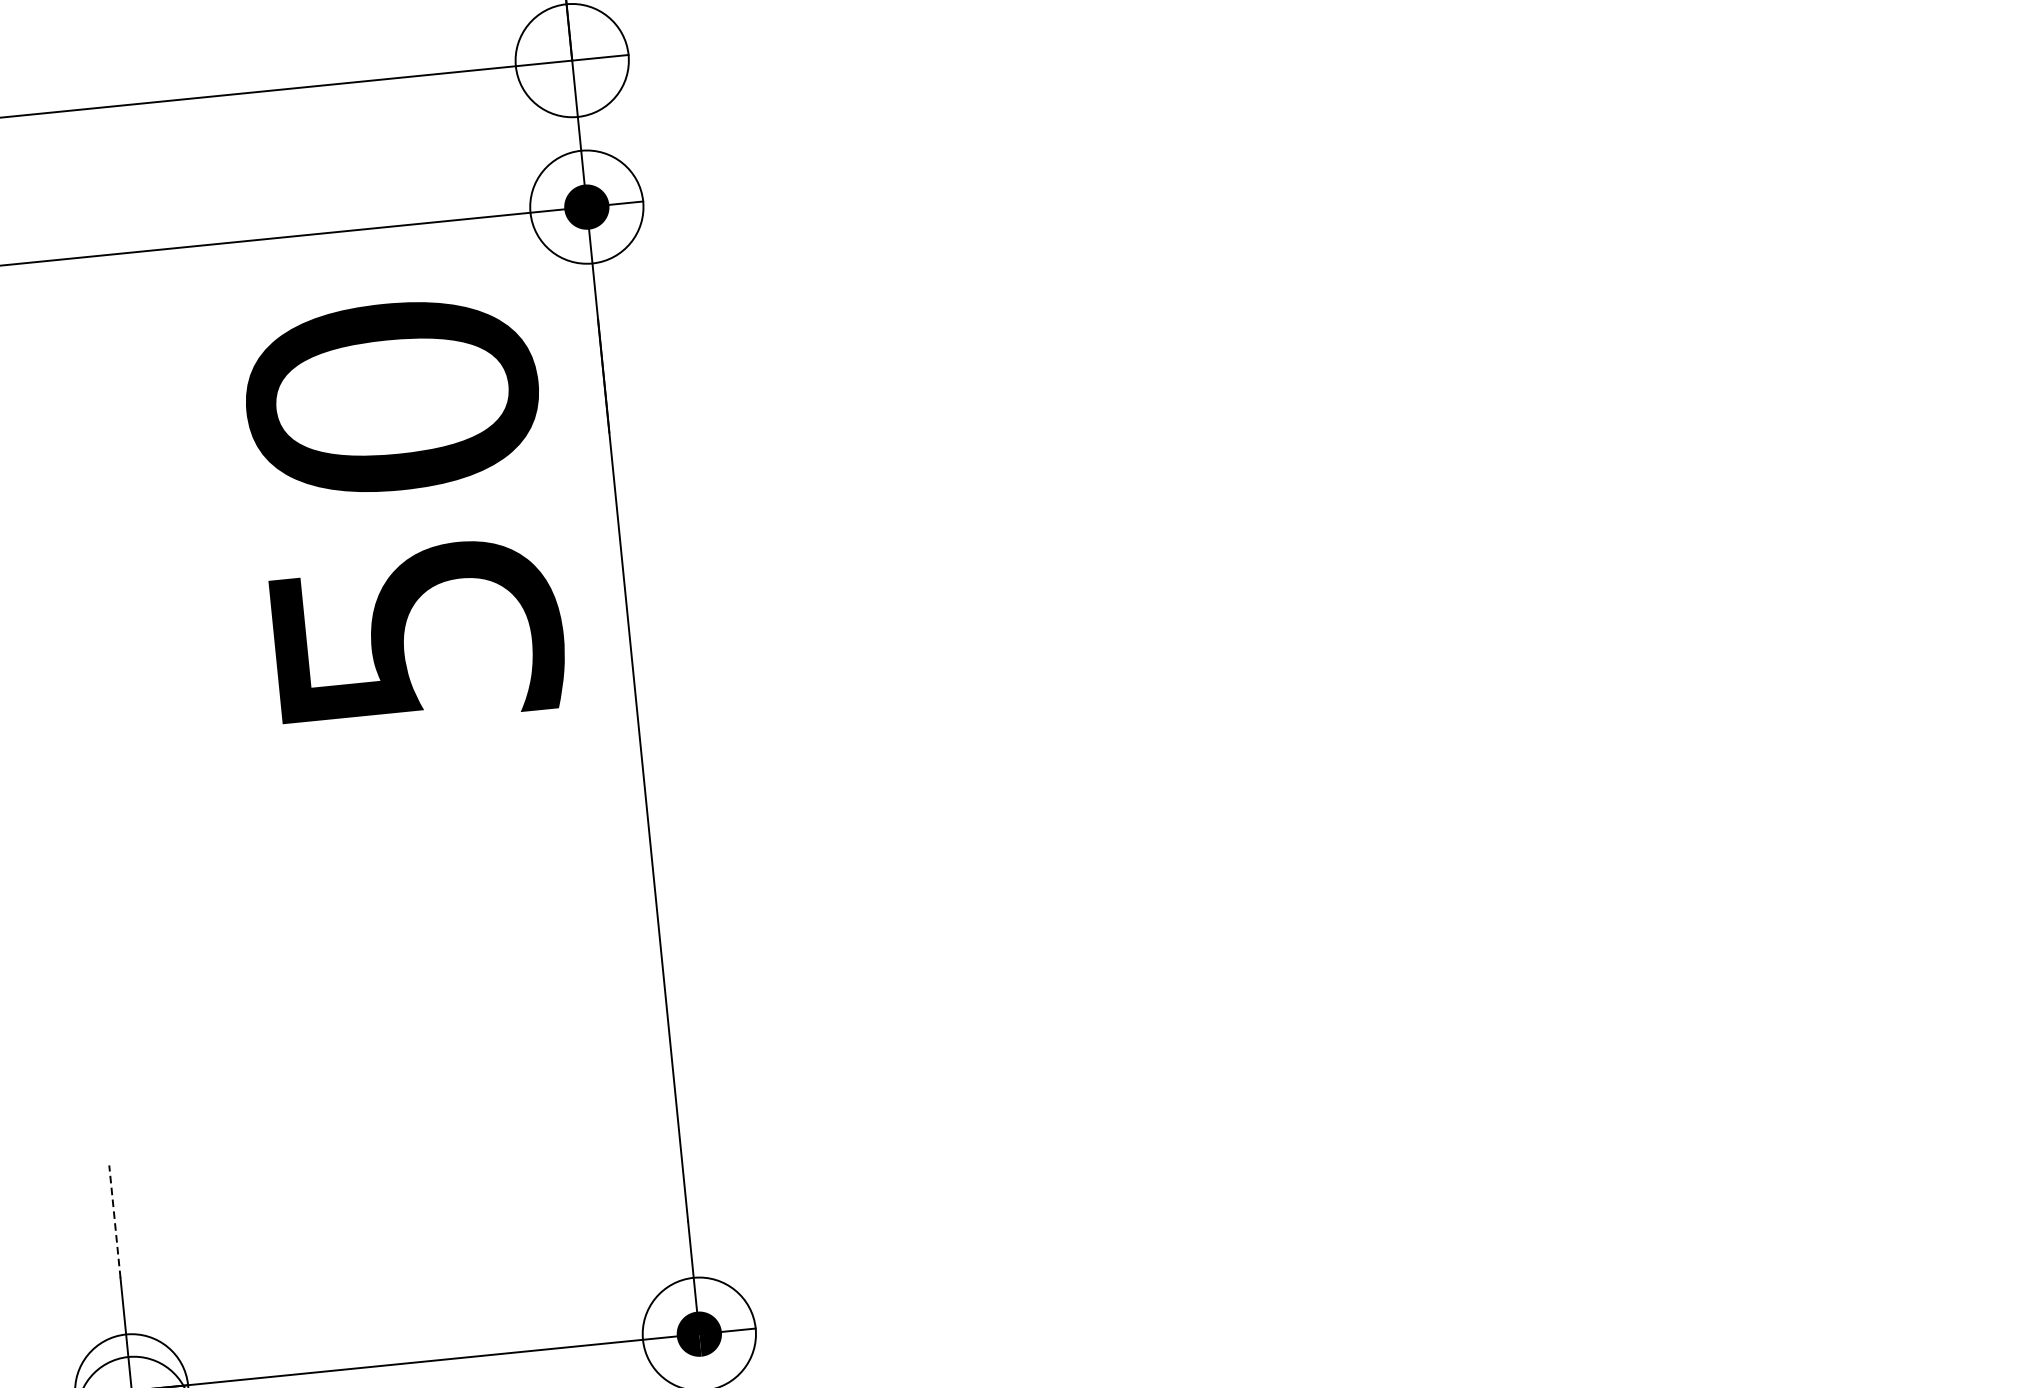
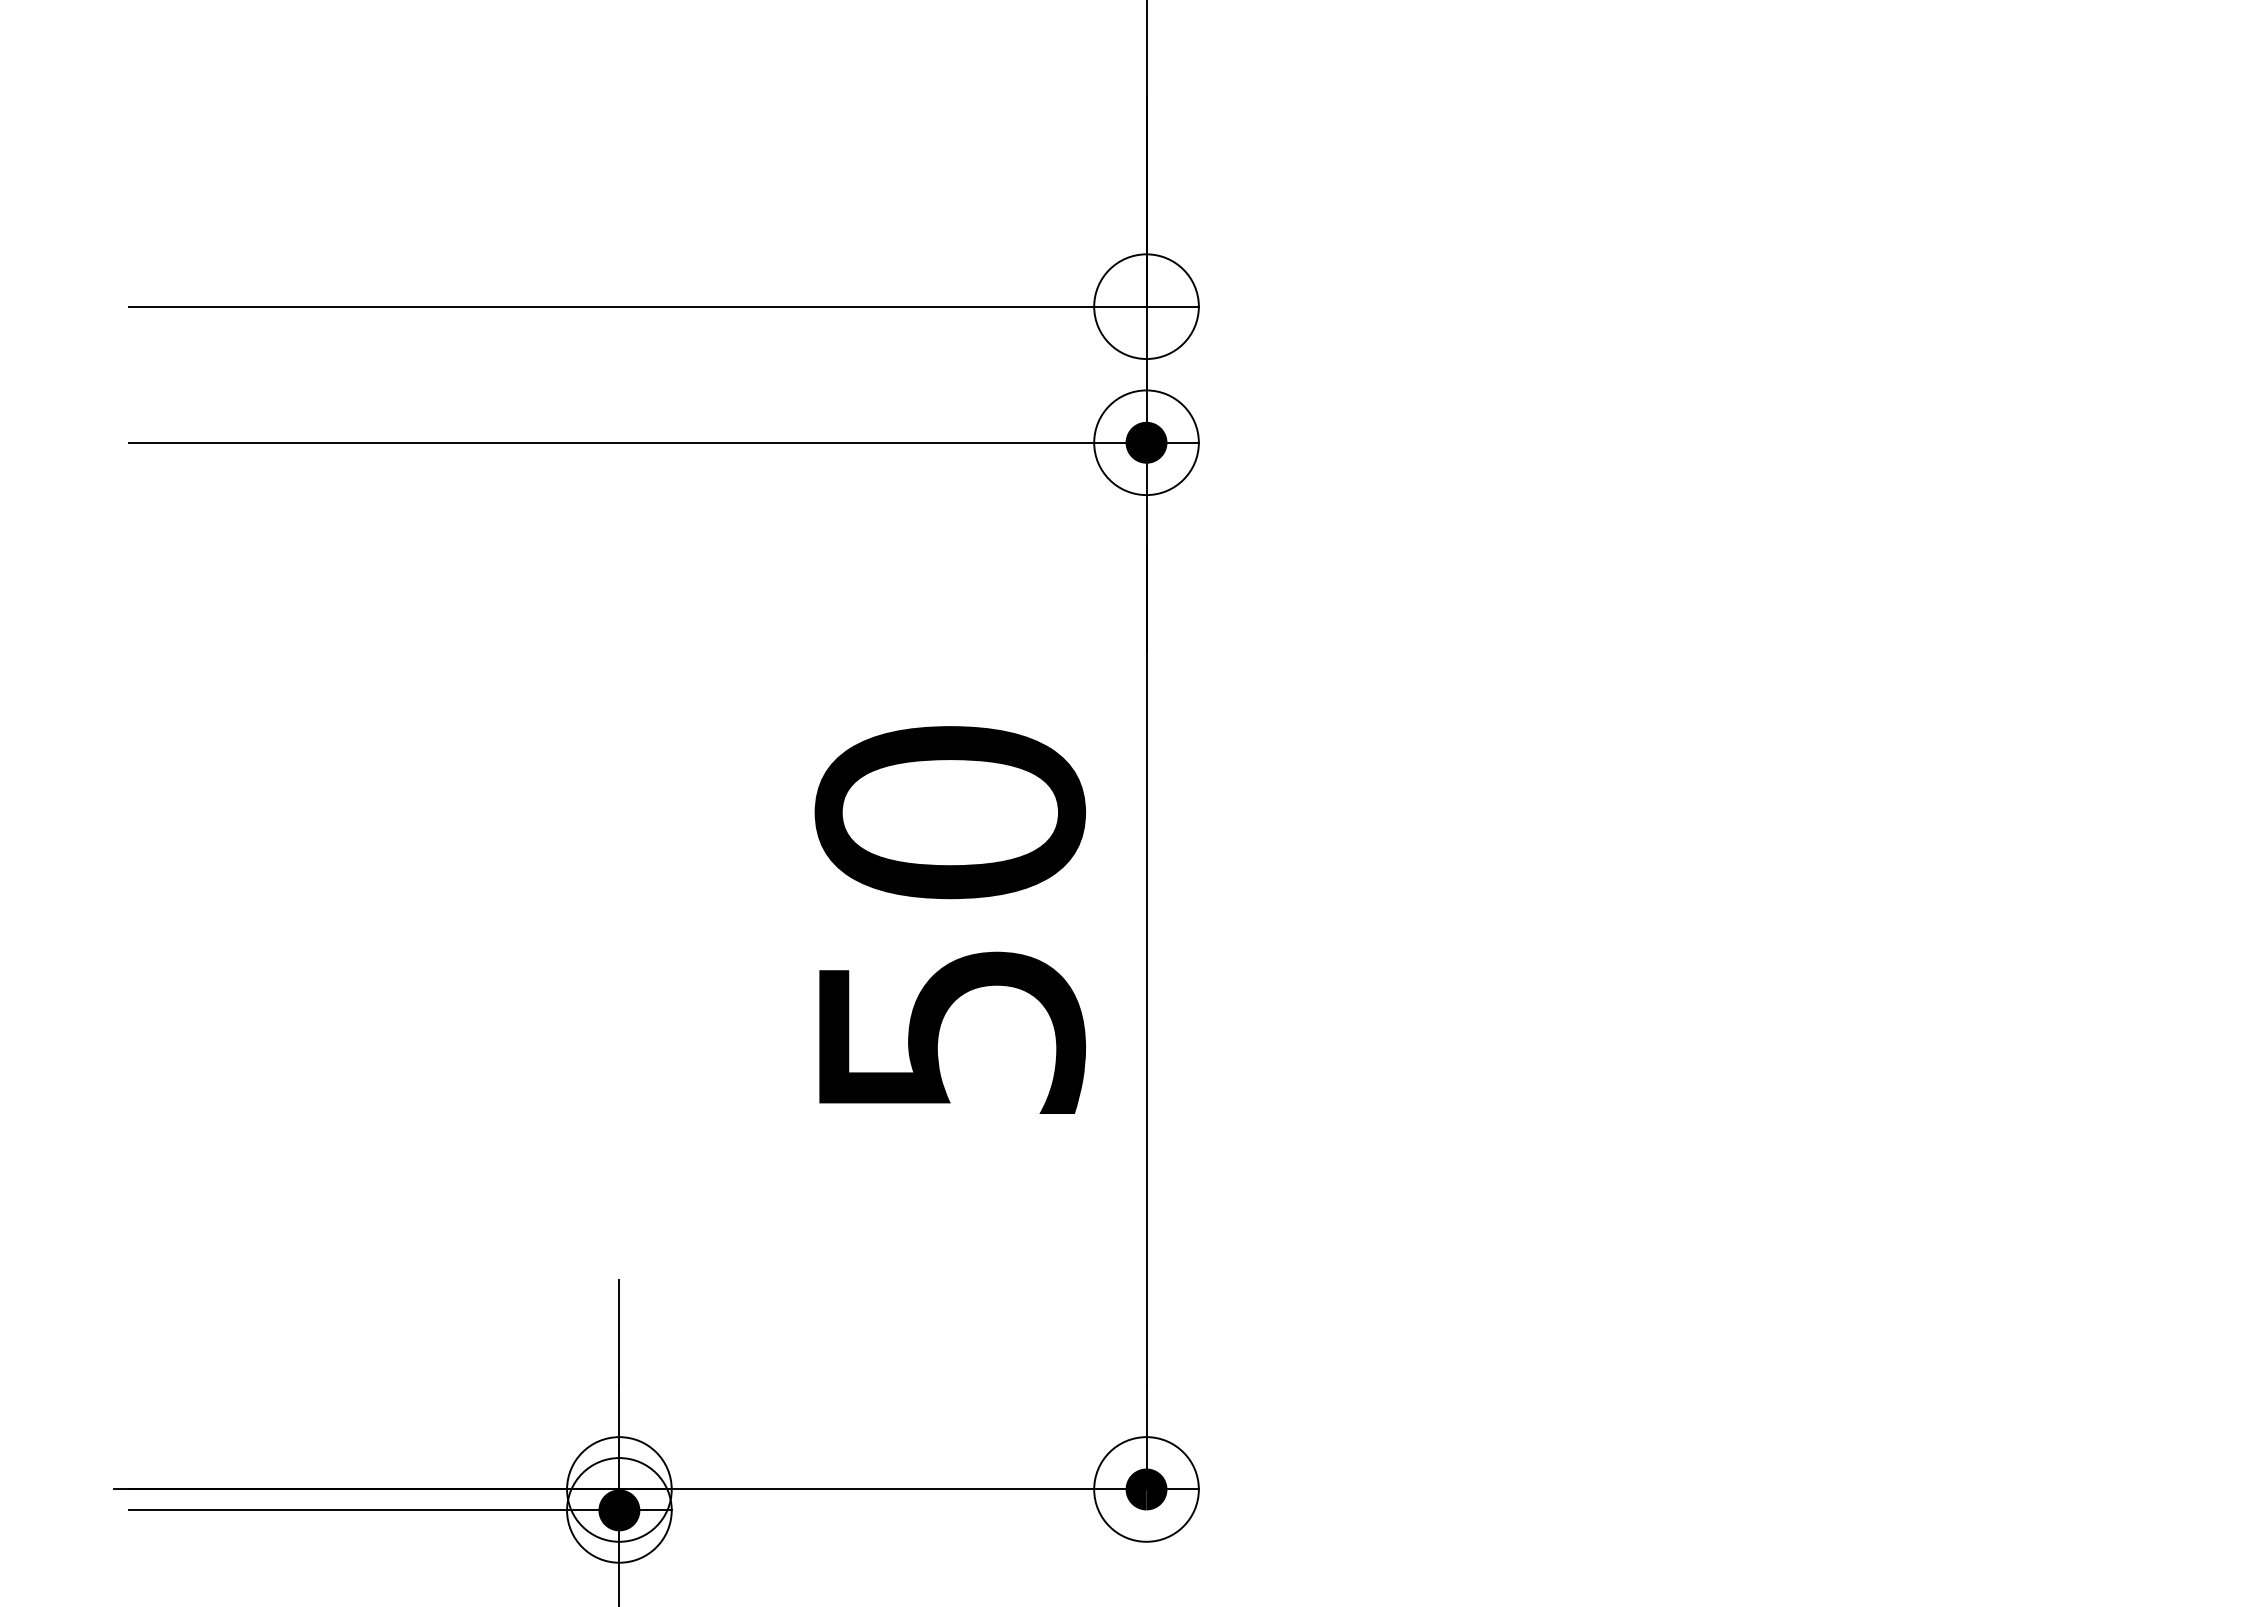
text: (403, 512) -> (949, 919), moved
line: (114, 1220) -> (619, 1331), dashed -> solid

